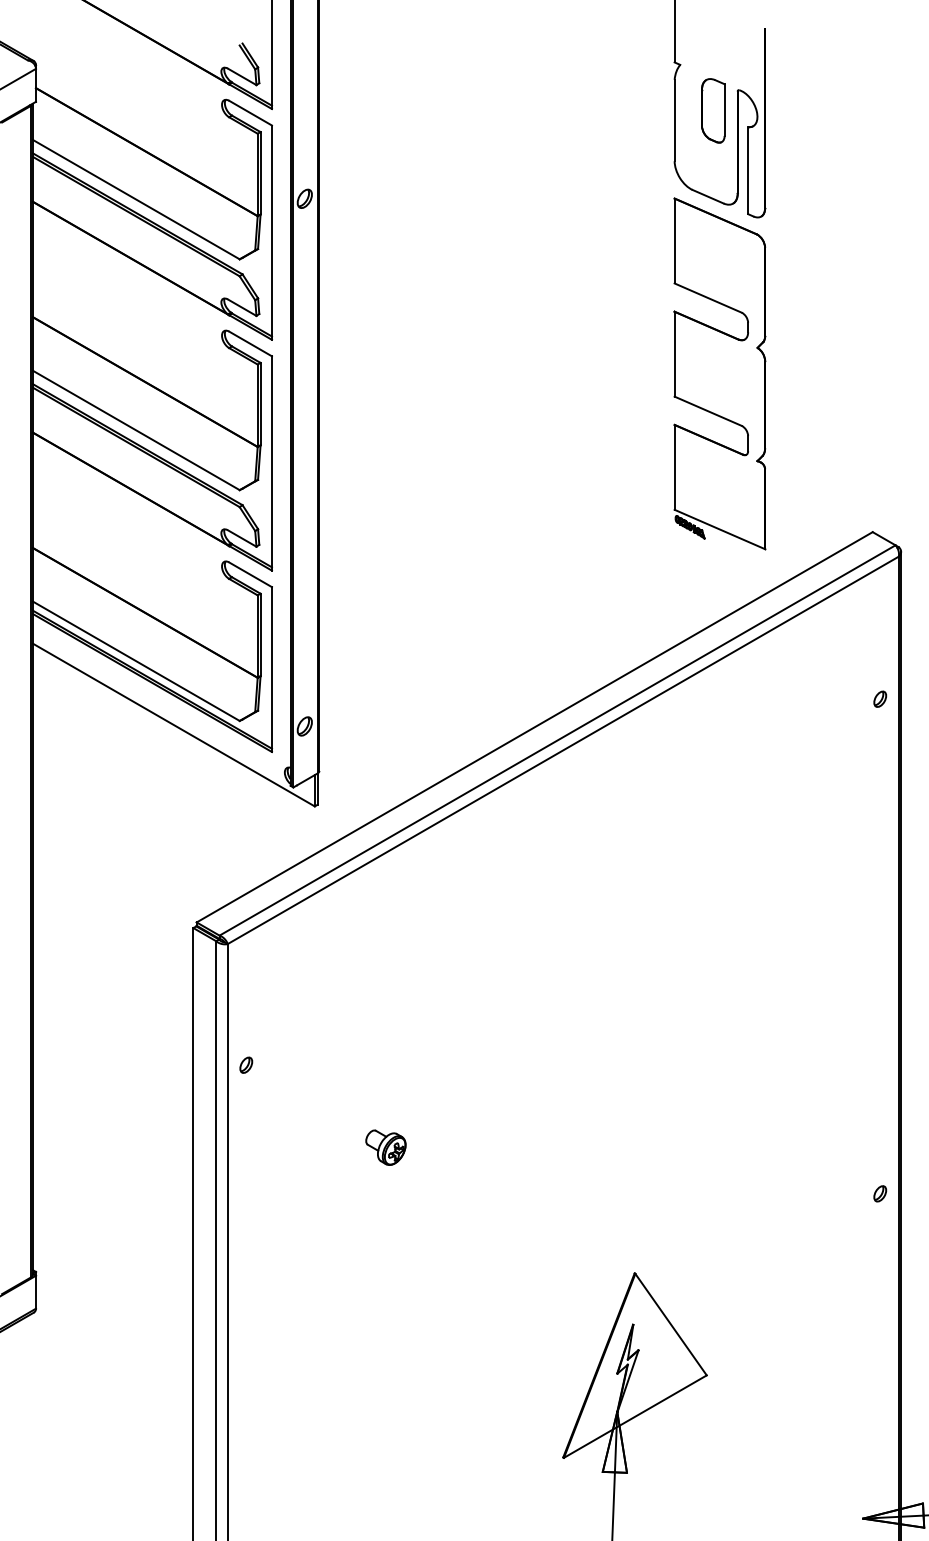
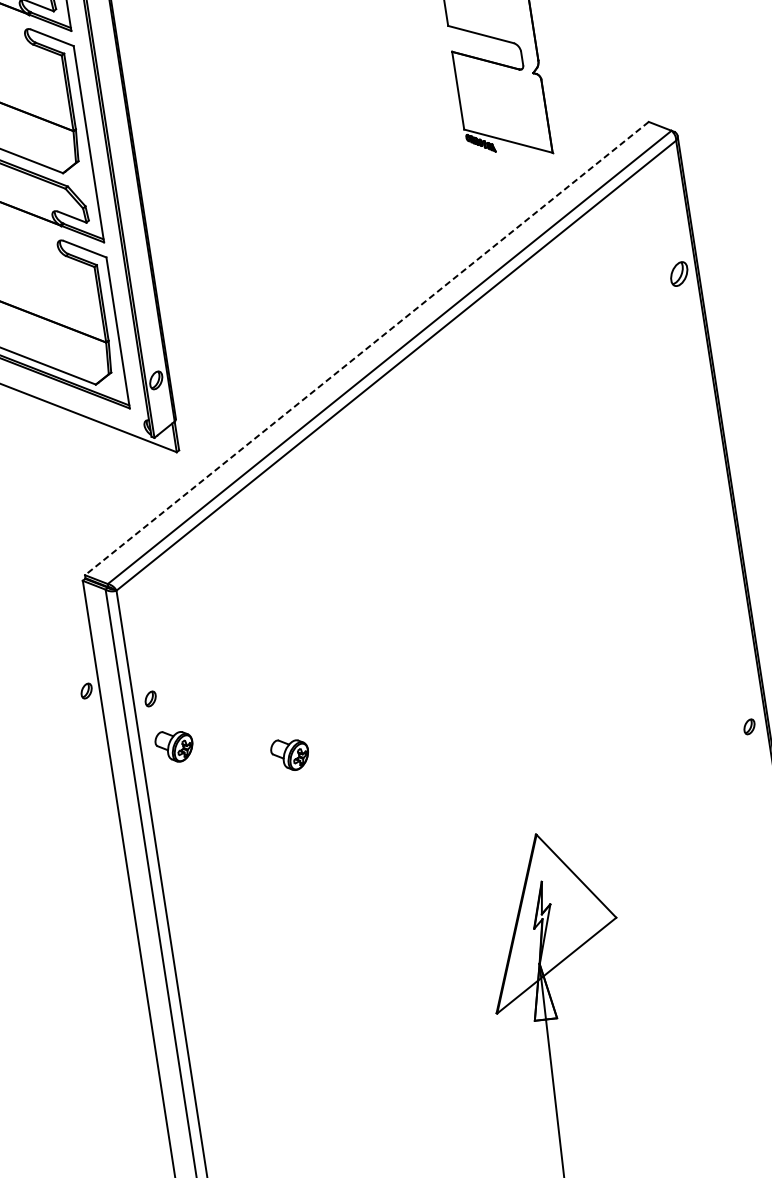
part: (880, 698) -> (679, 273), size x1.6
line: (534, 727) -> (366, 348), solid -> dashed
part: (179, 1045) -> (86, 690), added
part: (263, 1119) -> (174, 746), added

